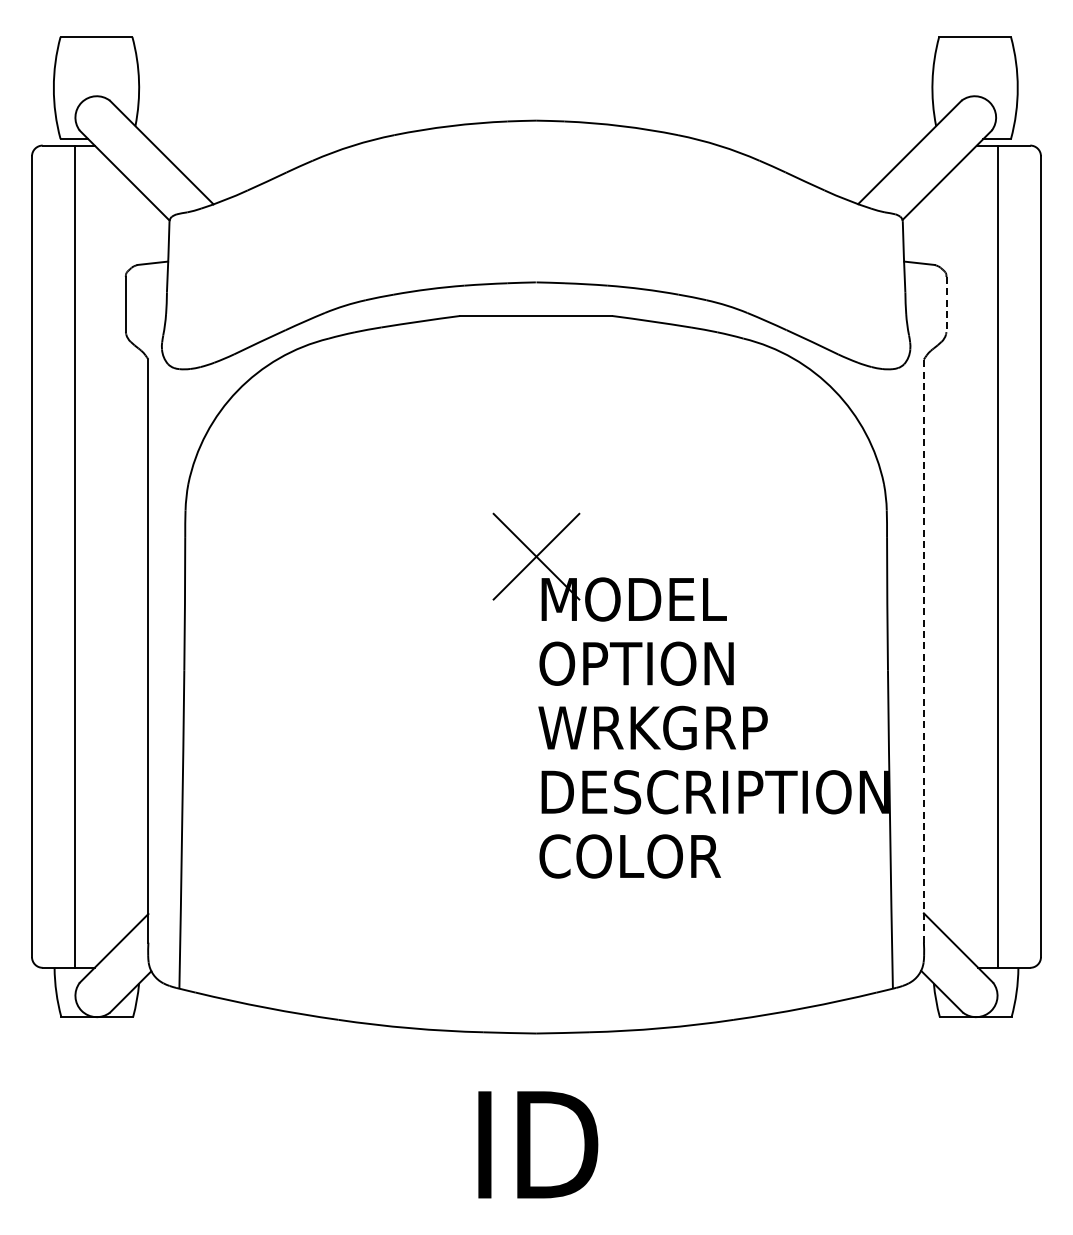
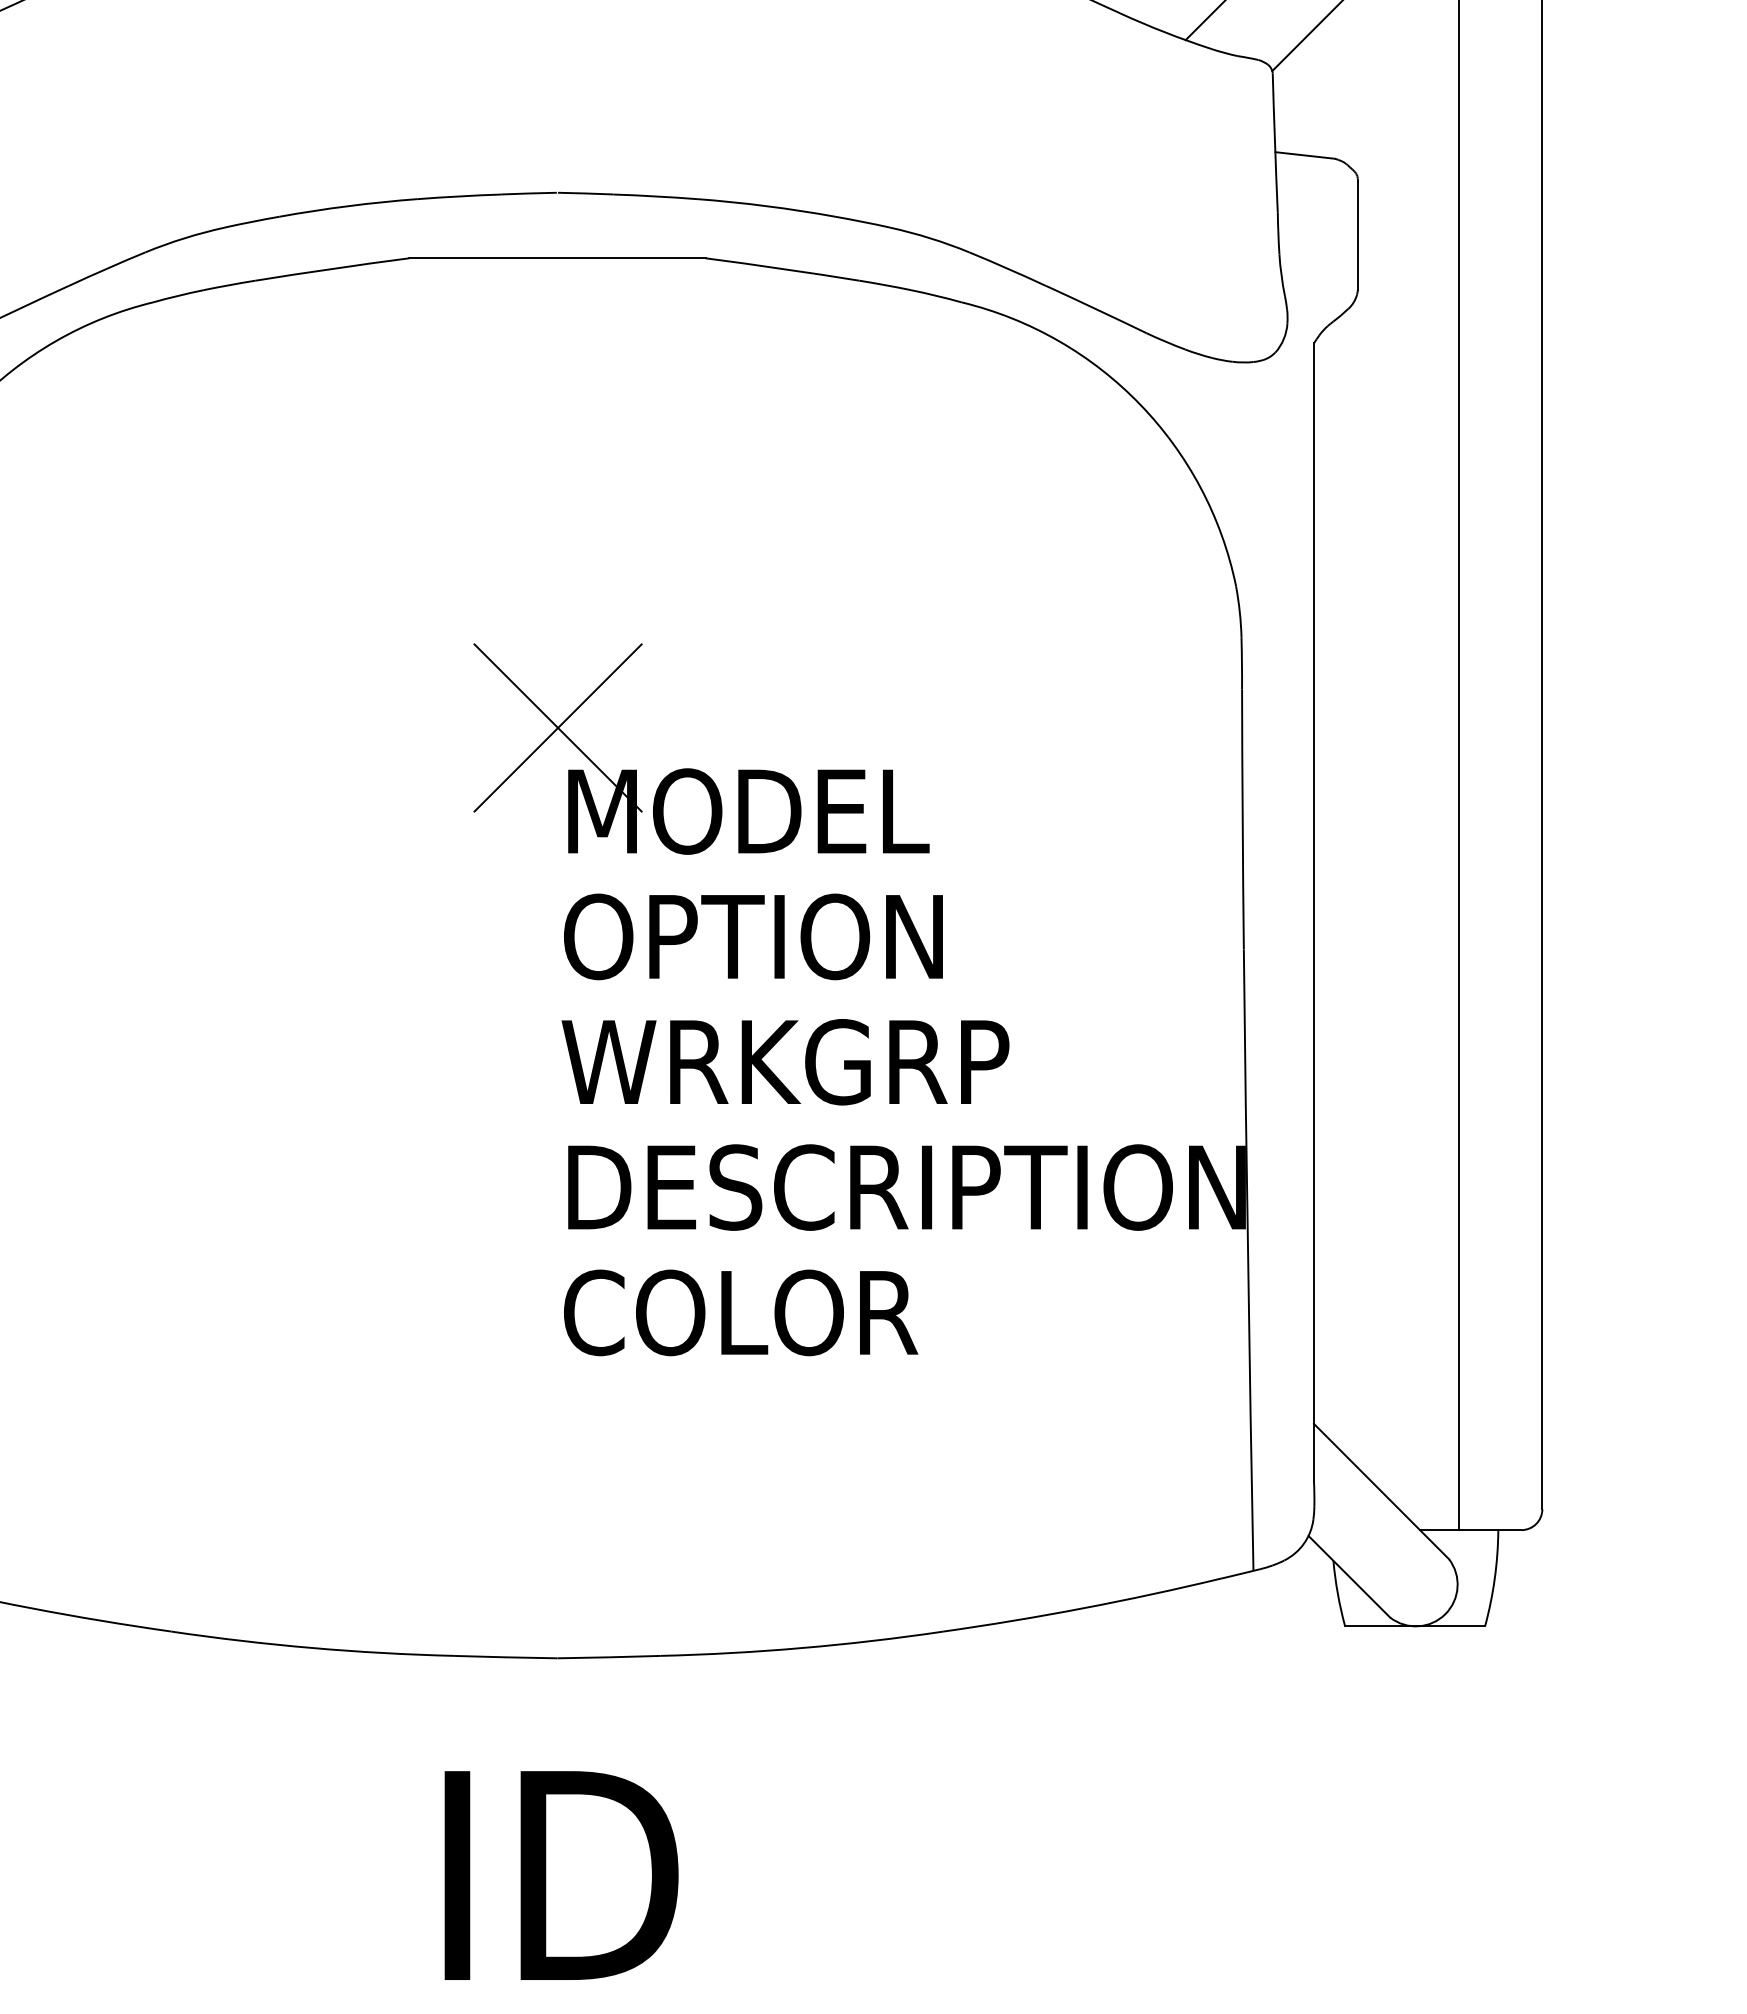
line: (946, 304) -> (1358, 235), dashed -> solid
line: (923, 651) -> (1313, 912), dashed -> solid

